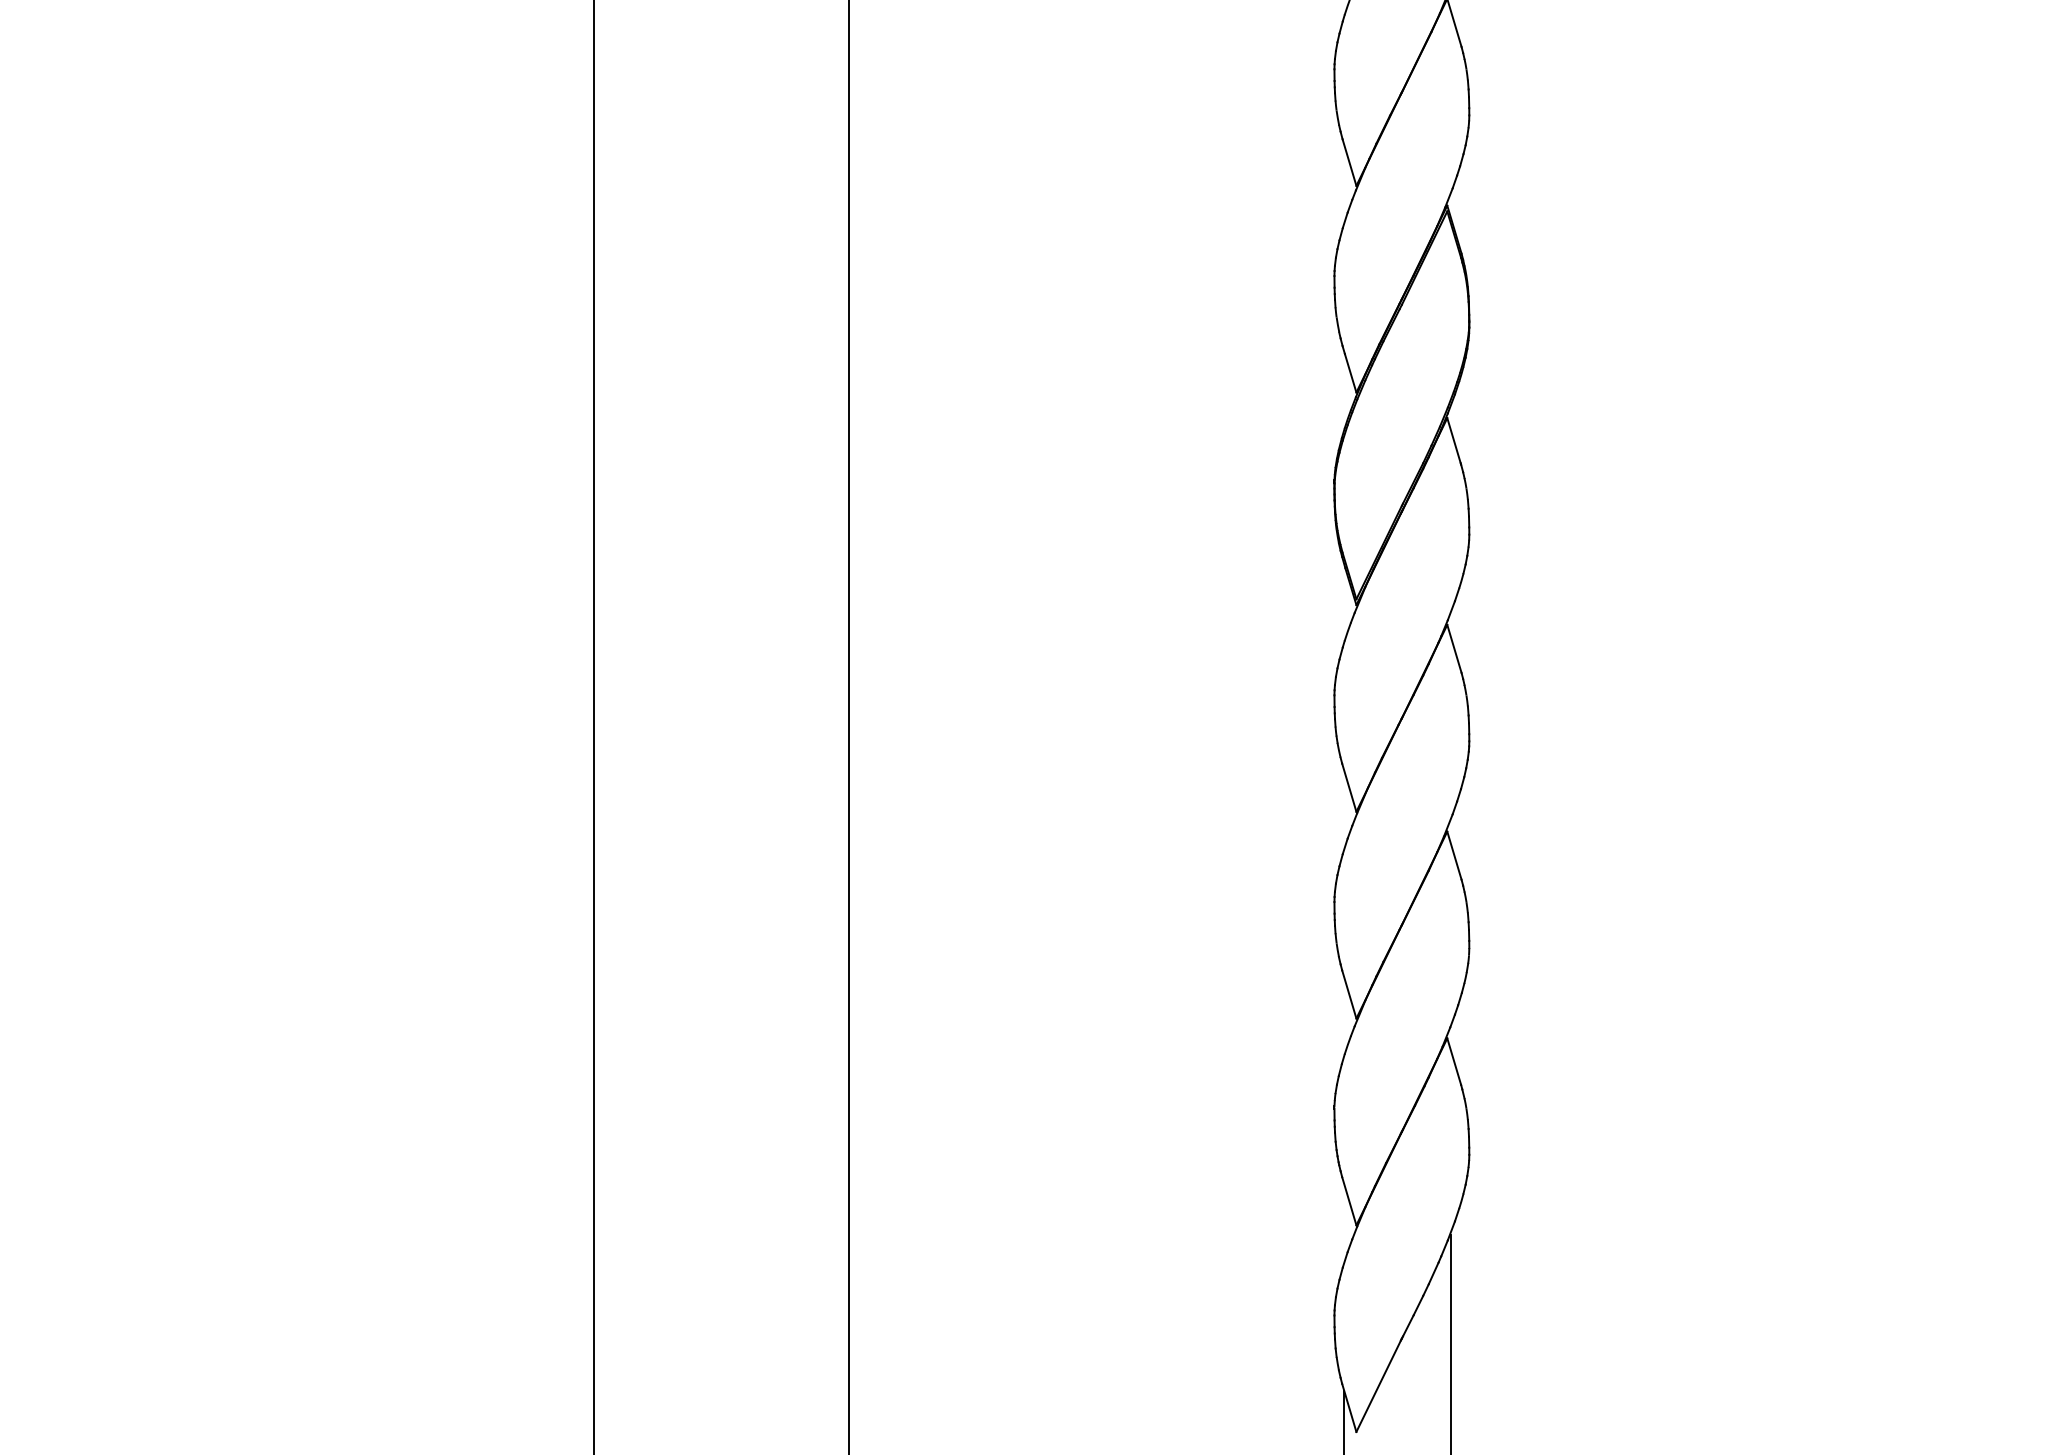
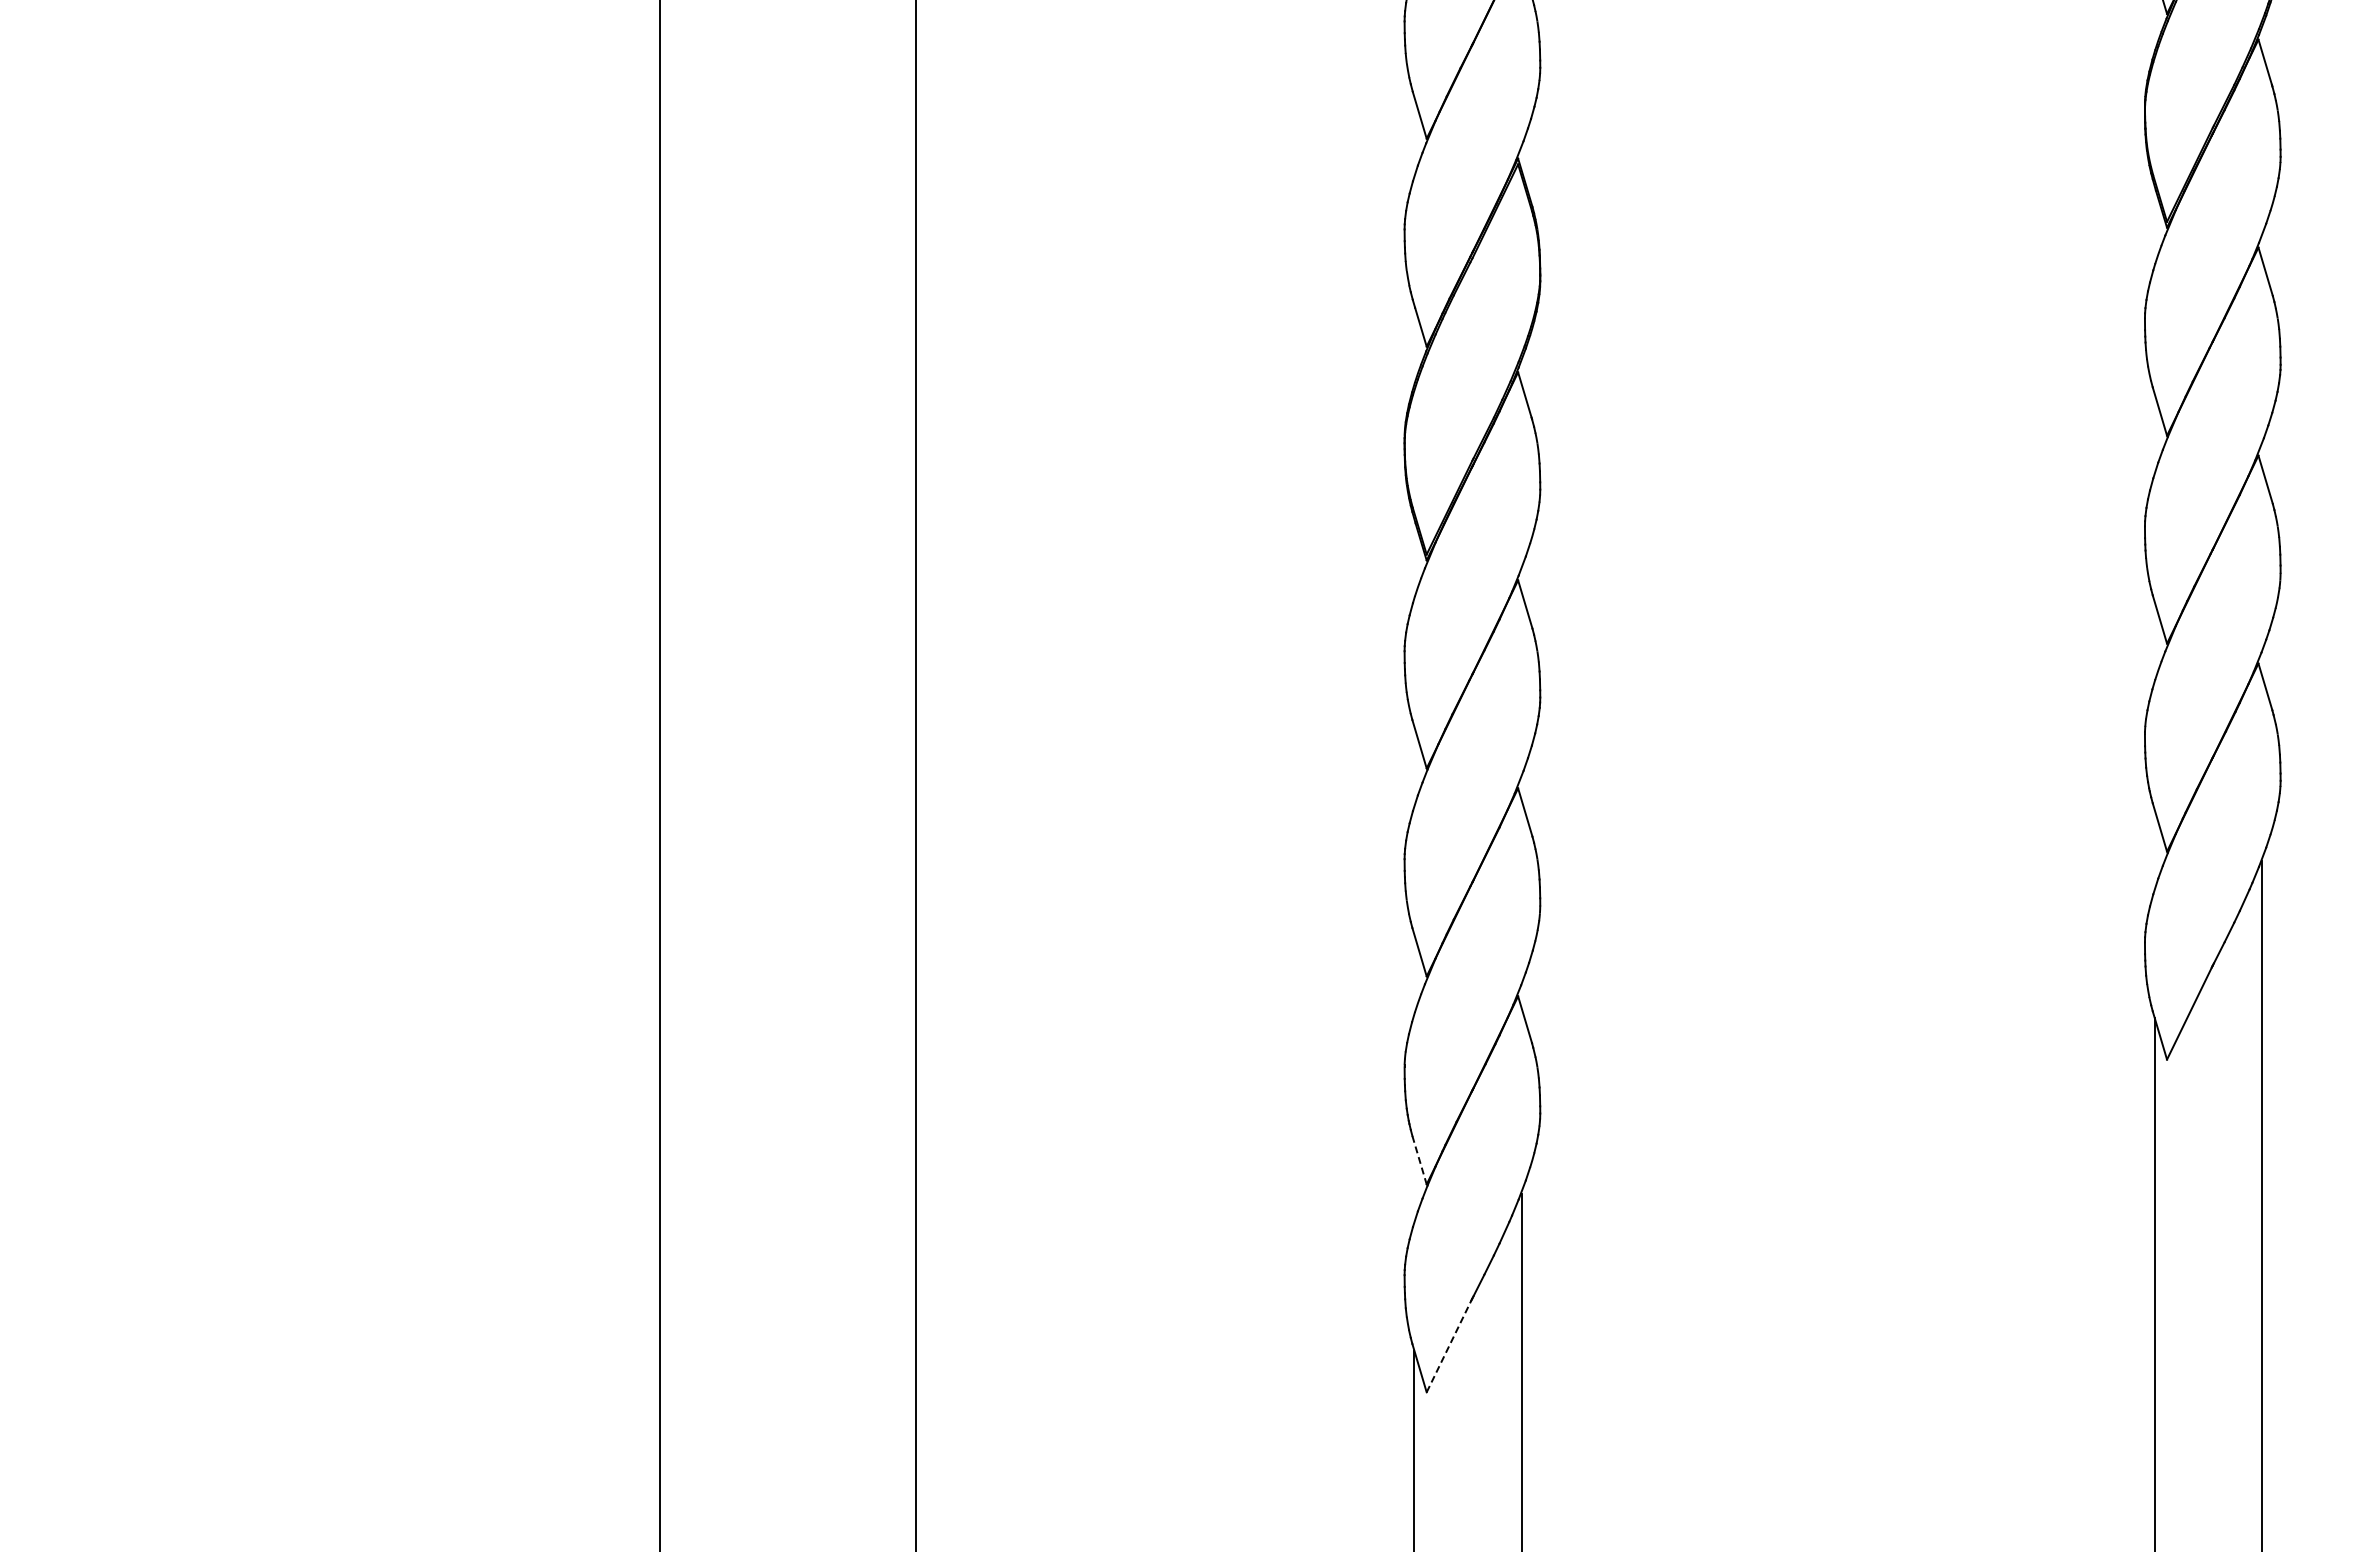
line: (1349, 1201) -> (1419, 1160), solid -> dashed
line: (1379, 1384) -> (1449, 1344), solid -> dashed

